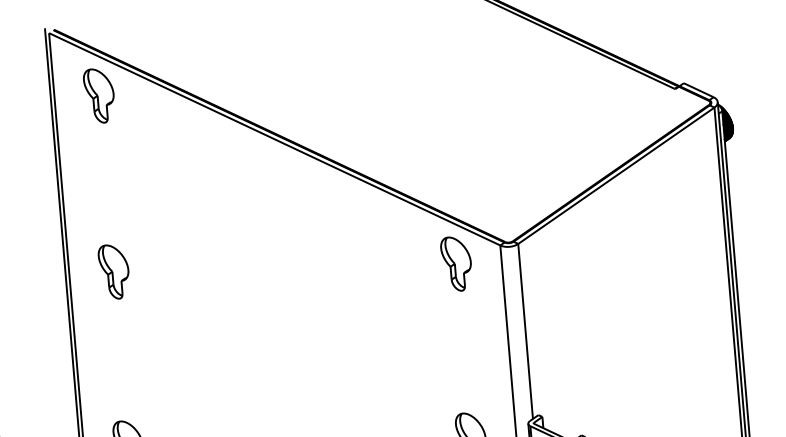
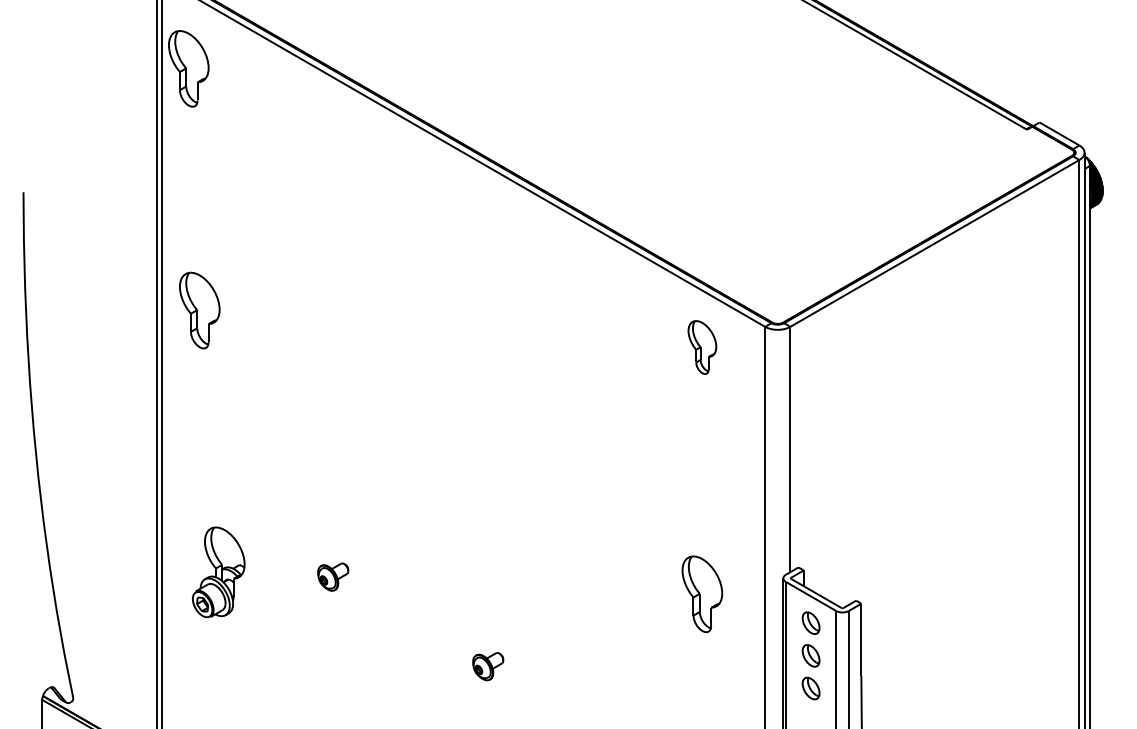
part: (99, 95) -> (188, 68), moved
part: (456, 263) -> (702, 347), size x0.7
part: (114, 271) -> (199, 310), moved

